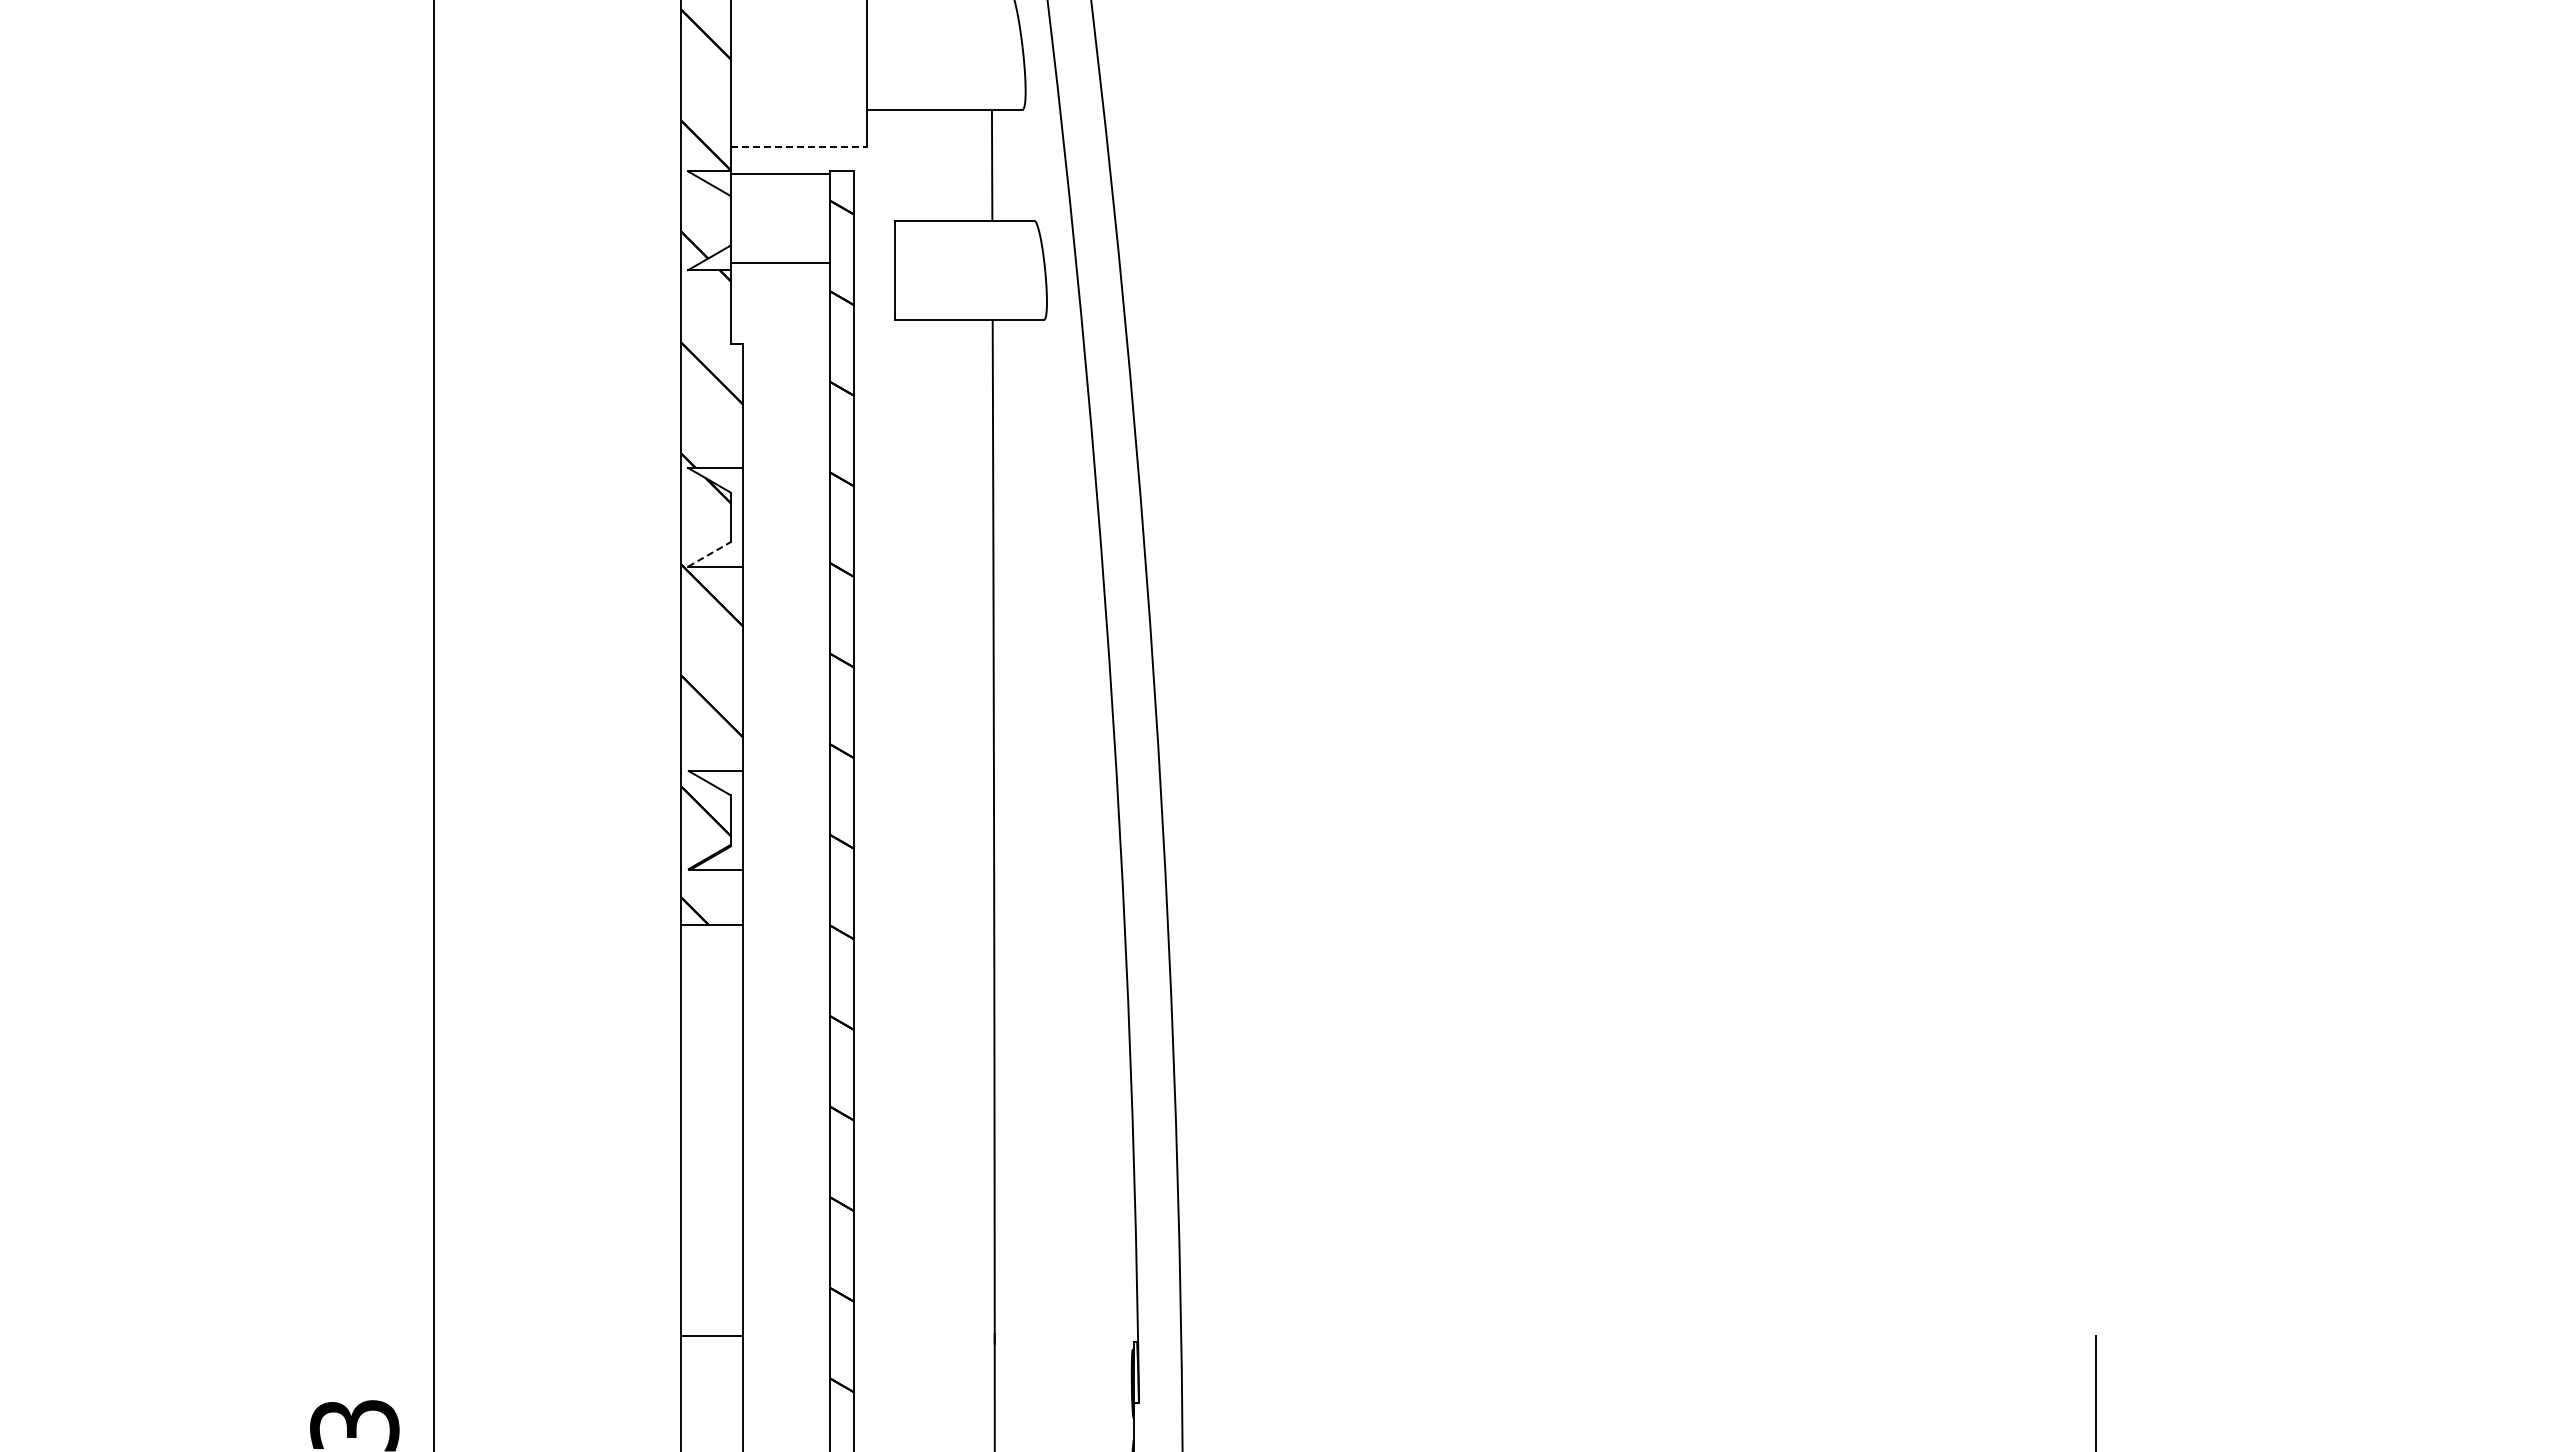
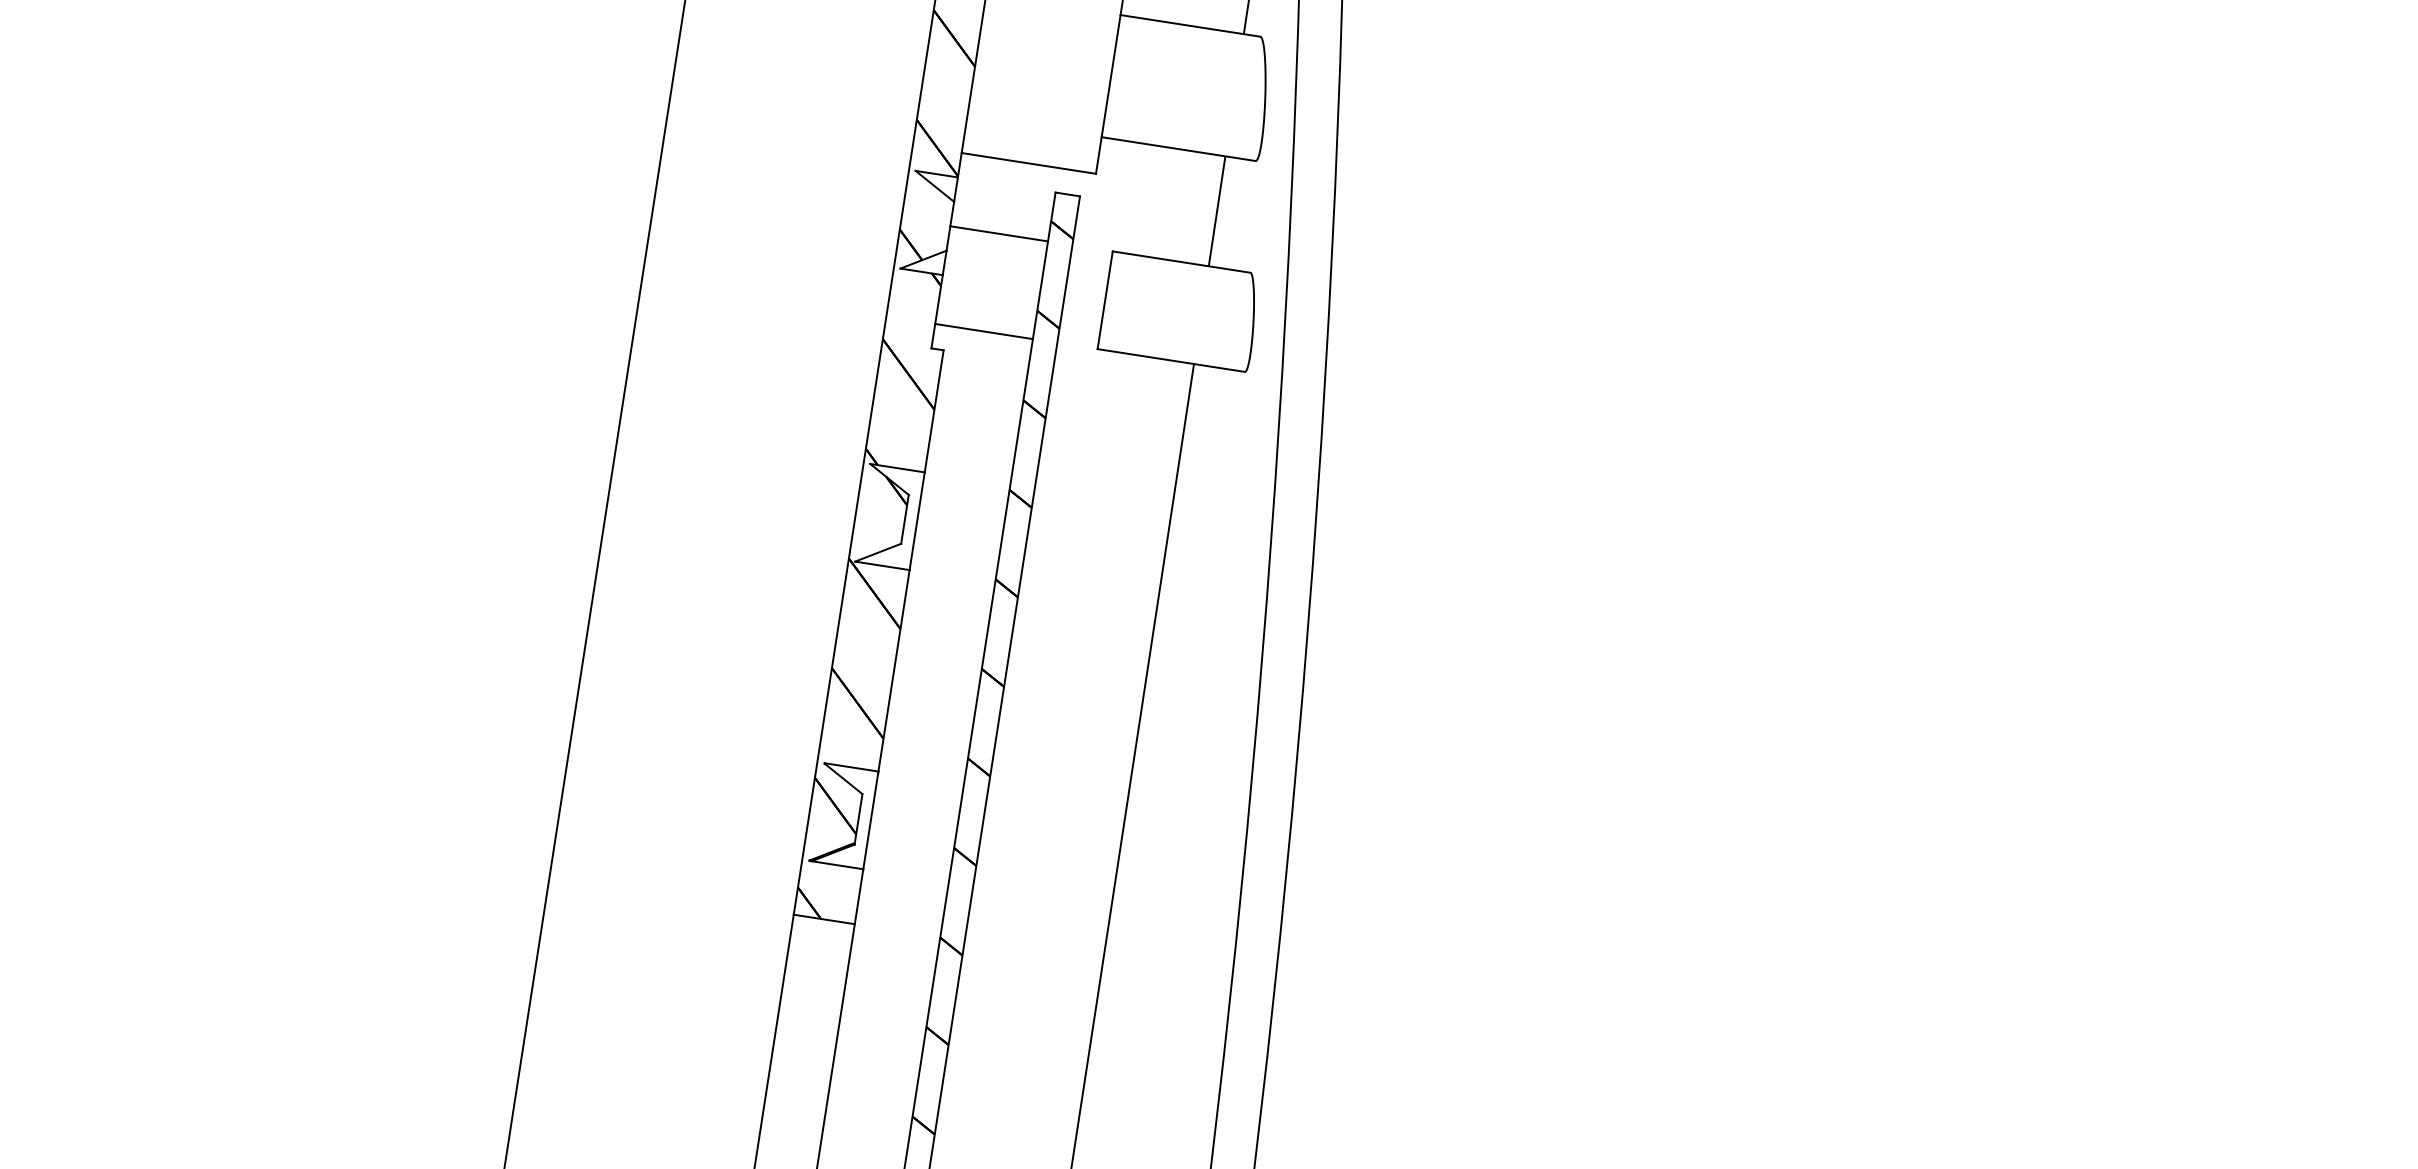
line: (798, 146) -> (1028, 163), dashed -> solid
line: (779, 173) -> (998, 233), moved
line: (779, 262) -> (983, 331), moved
line: (709, 554) -> (878, 552), dashed -> solid

